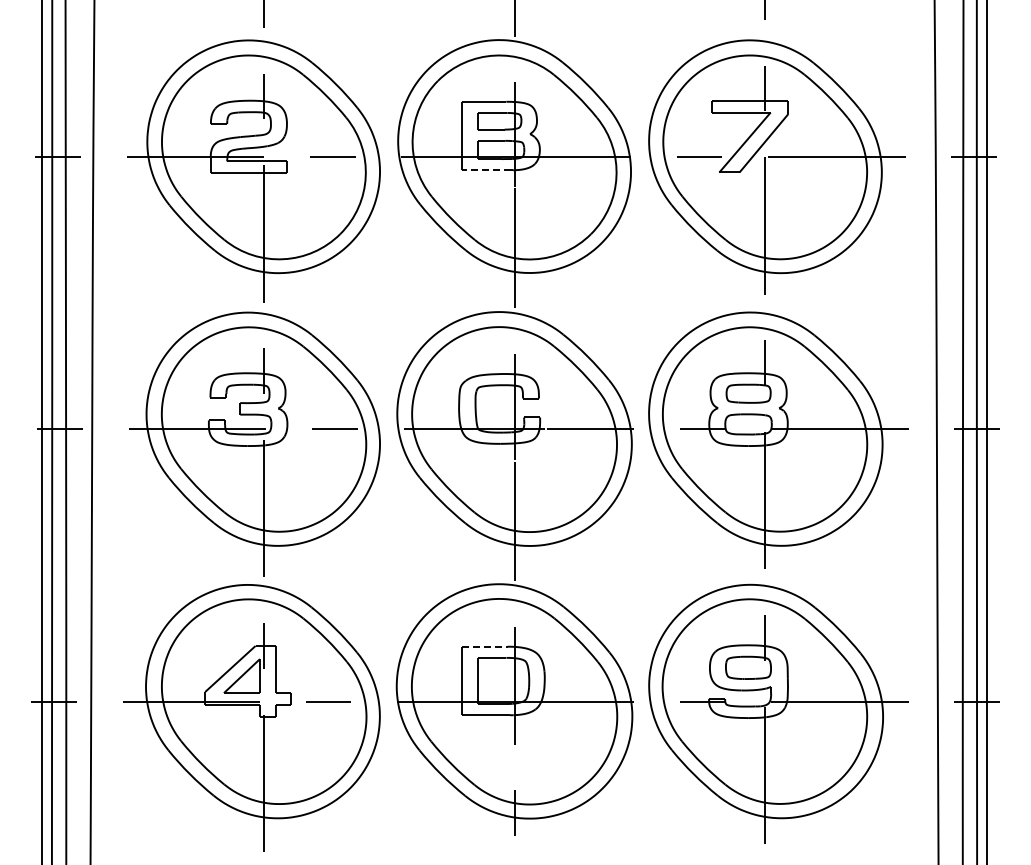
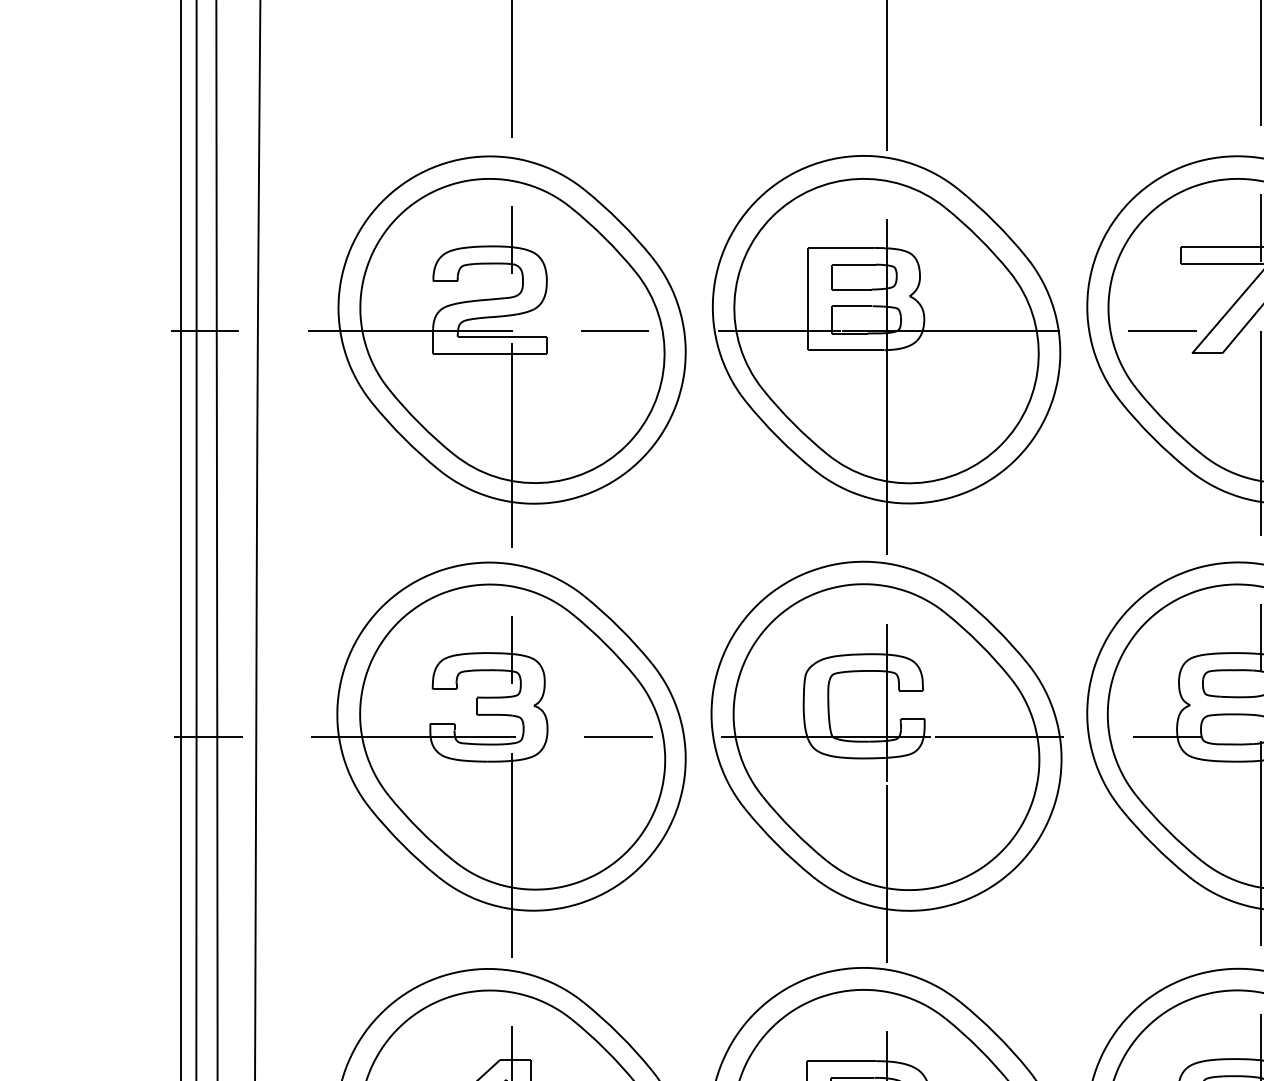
line: (486, 170) -> (844, 350), dashed -> solid
line: (485, 646) -> (843, 1060), dashed -> solid

